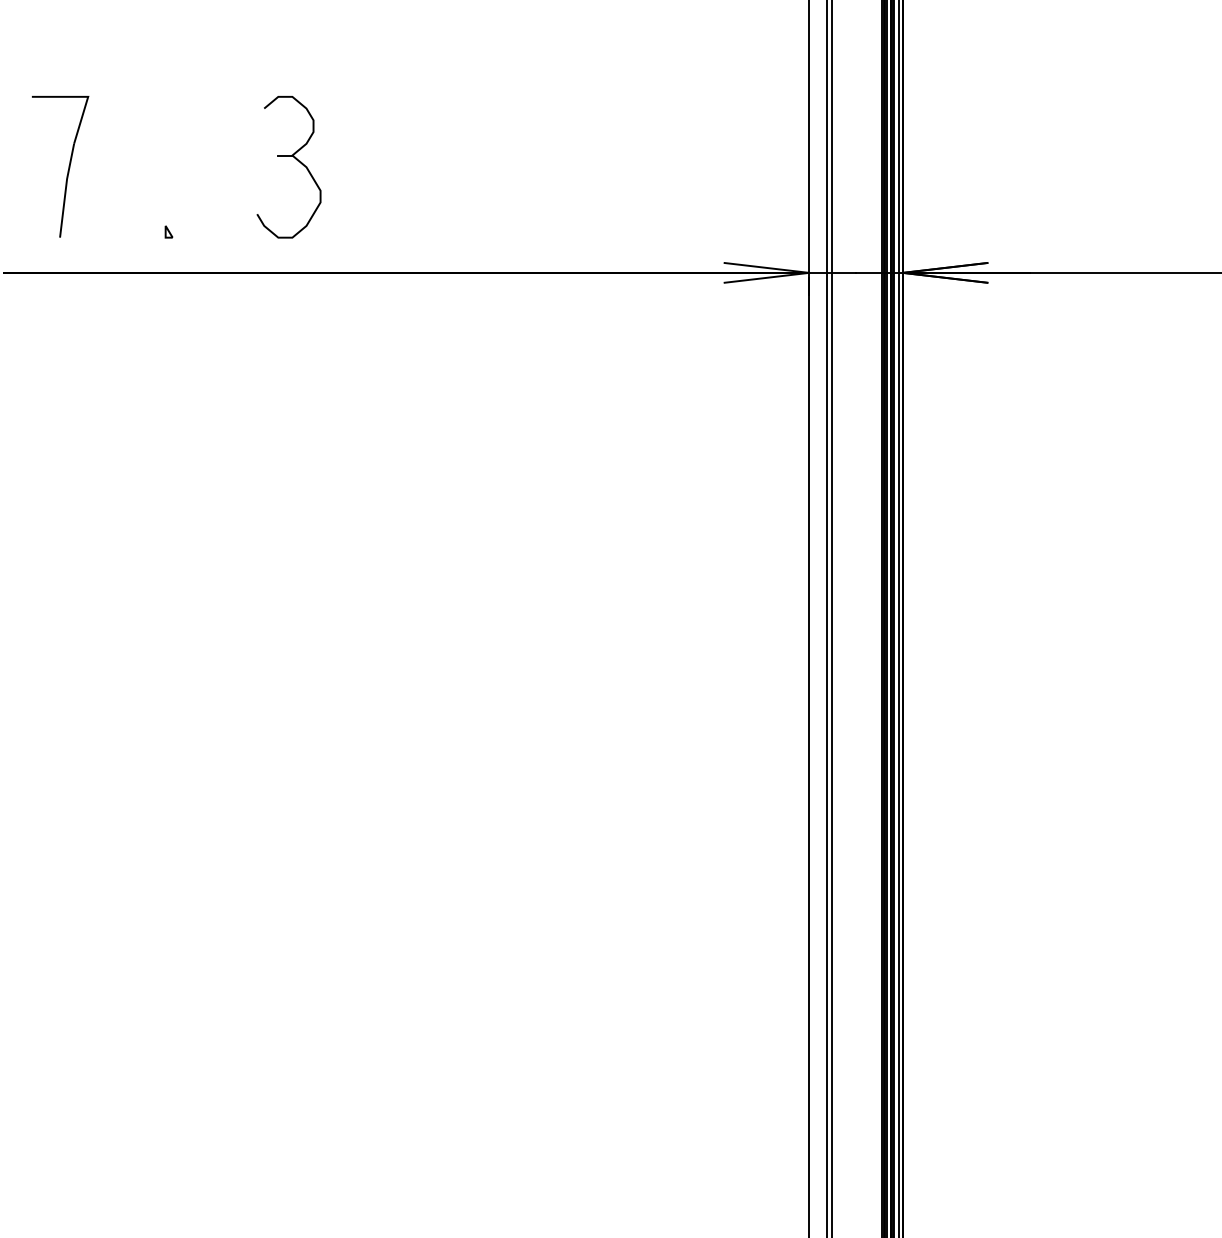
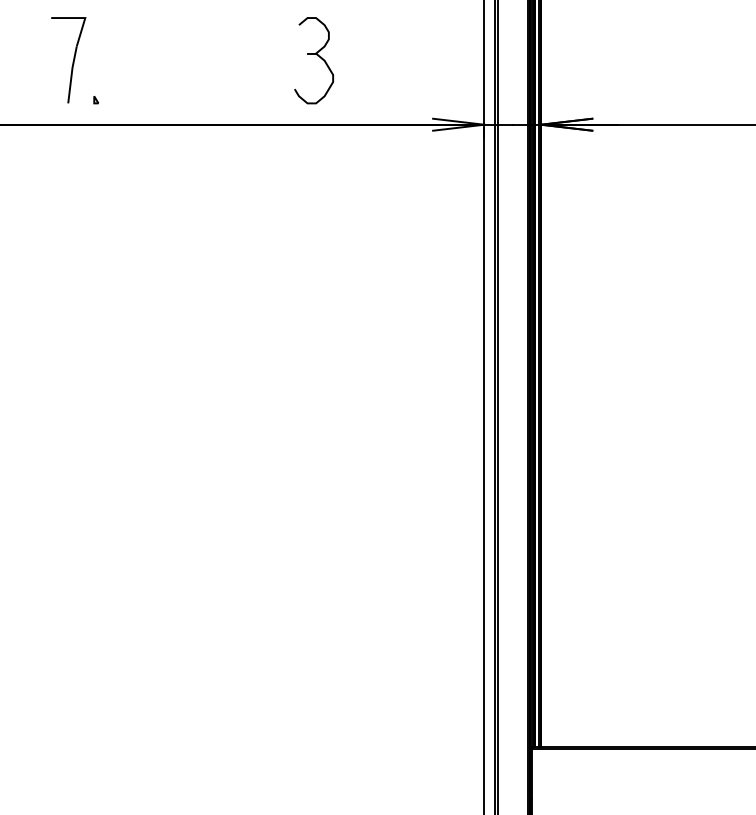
part: (60, 166) -> (68, 60), moved
part: (288, 166) -> (313, 60), moved

